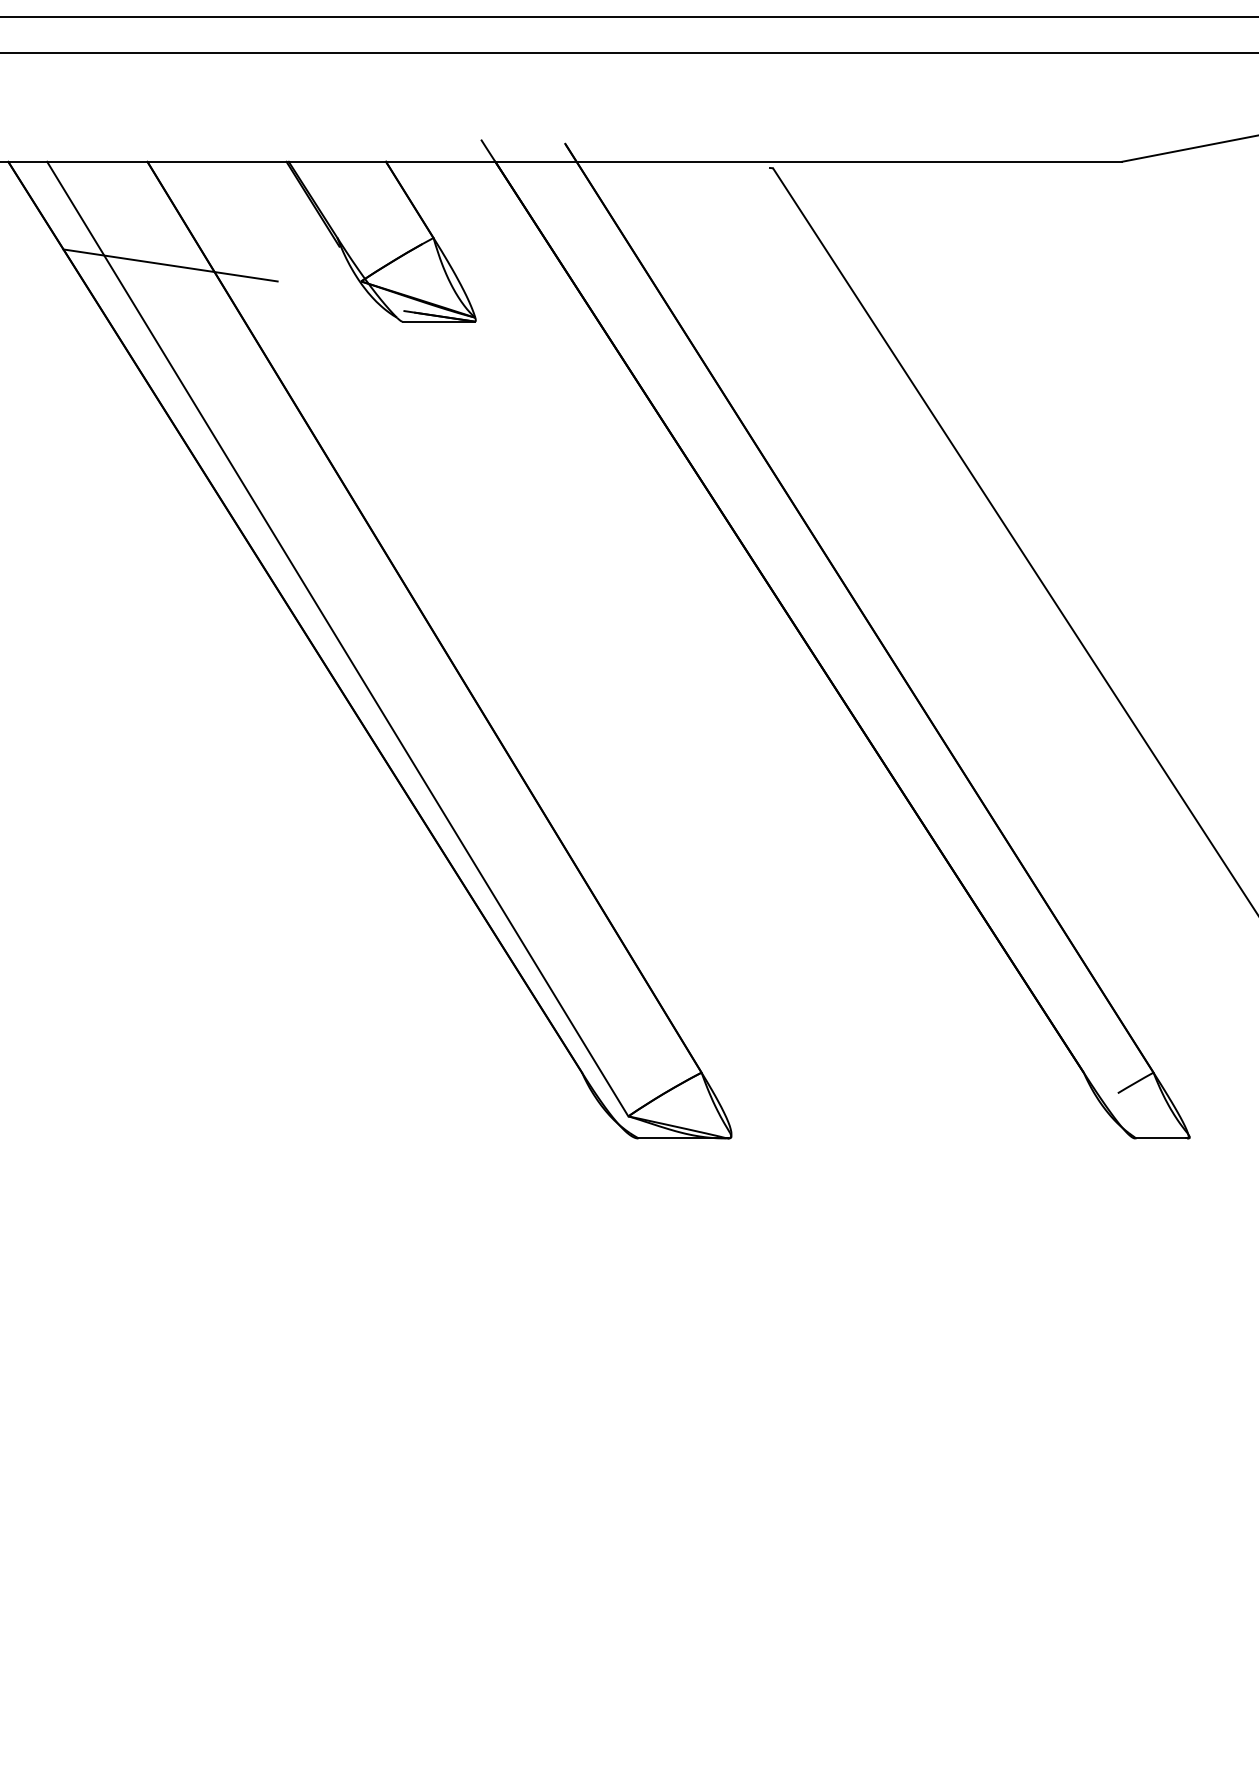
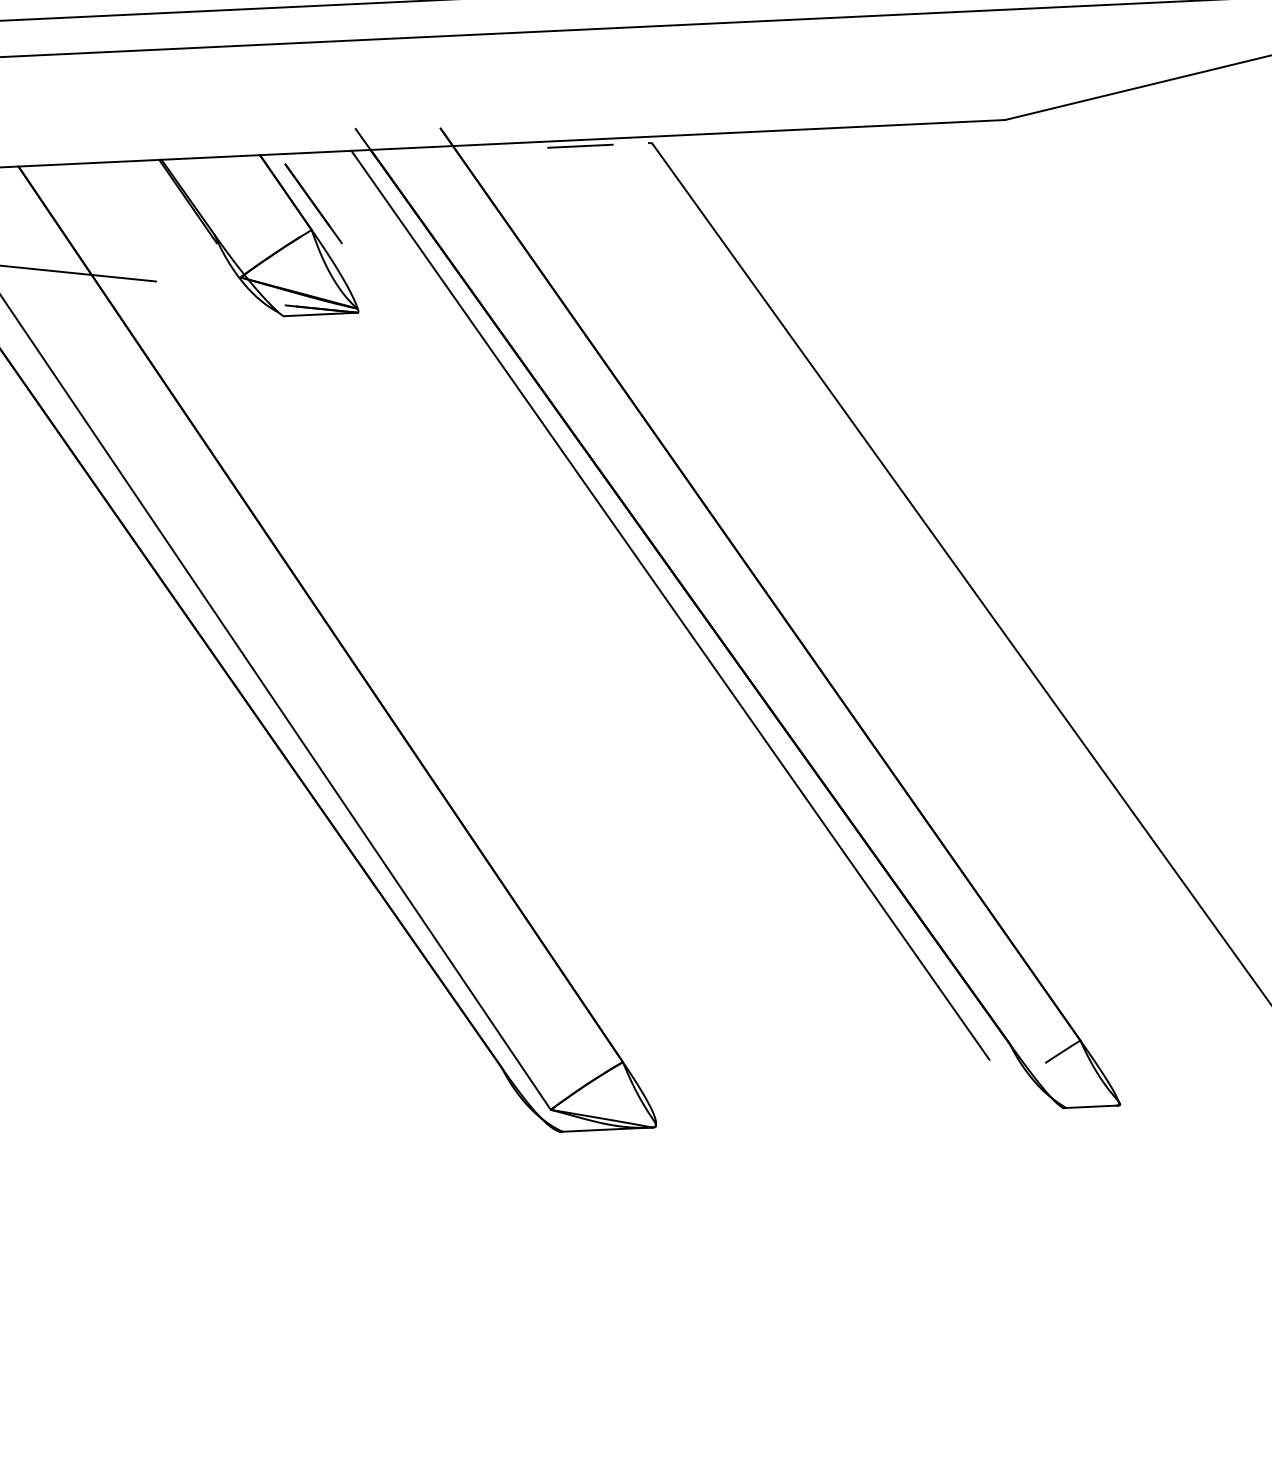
line: (702, 167) -> (580, 145), added
line: (436, 212) -> (313, 204), added
line: (769, 624) -> (670, 605), added

